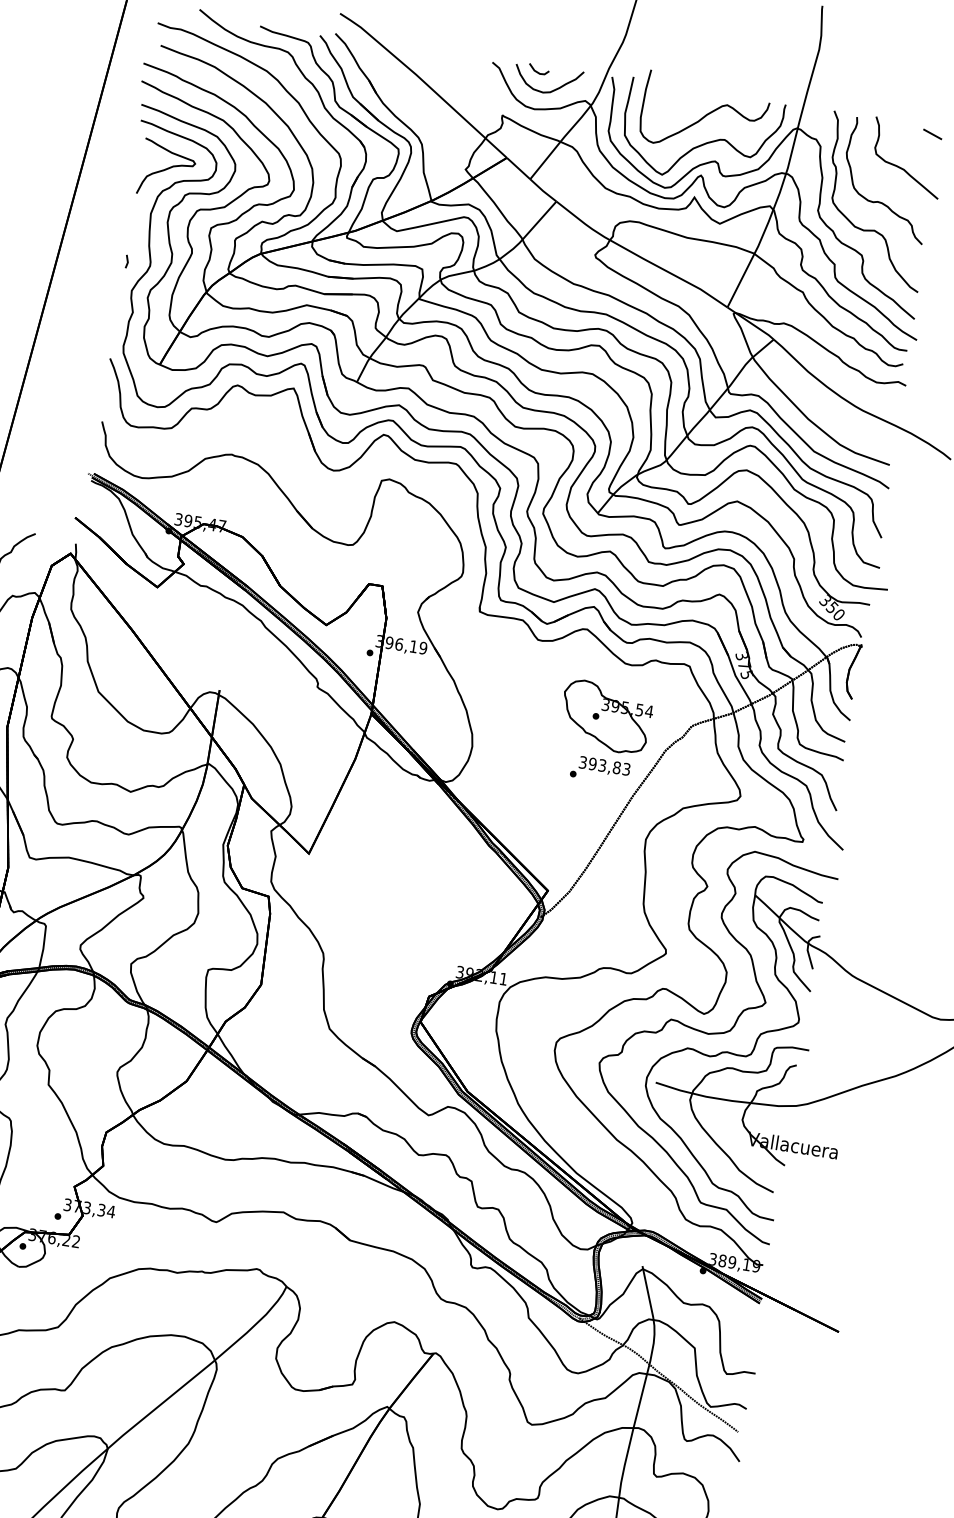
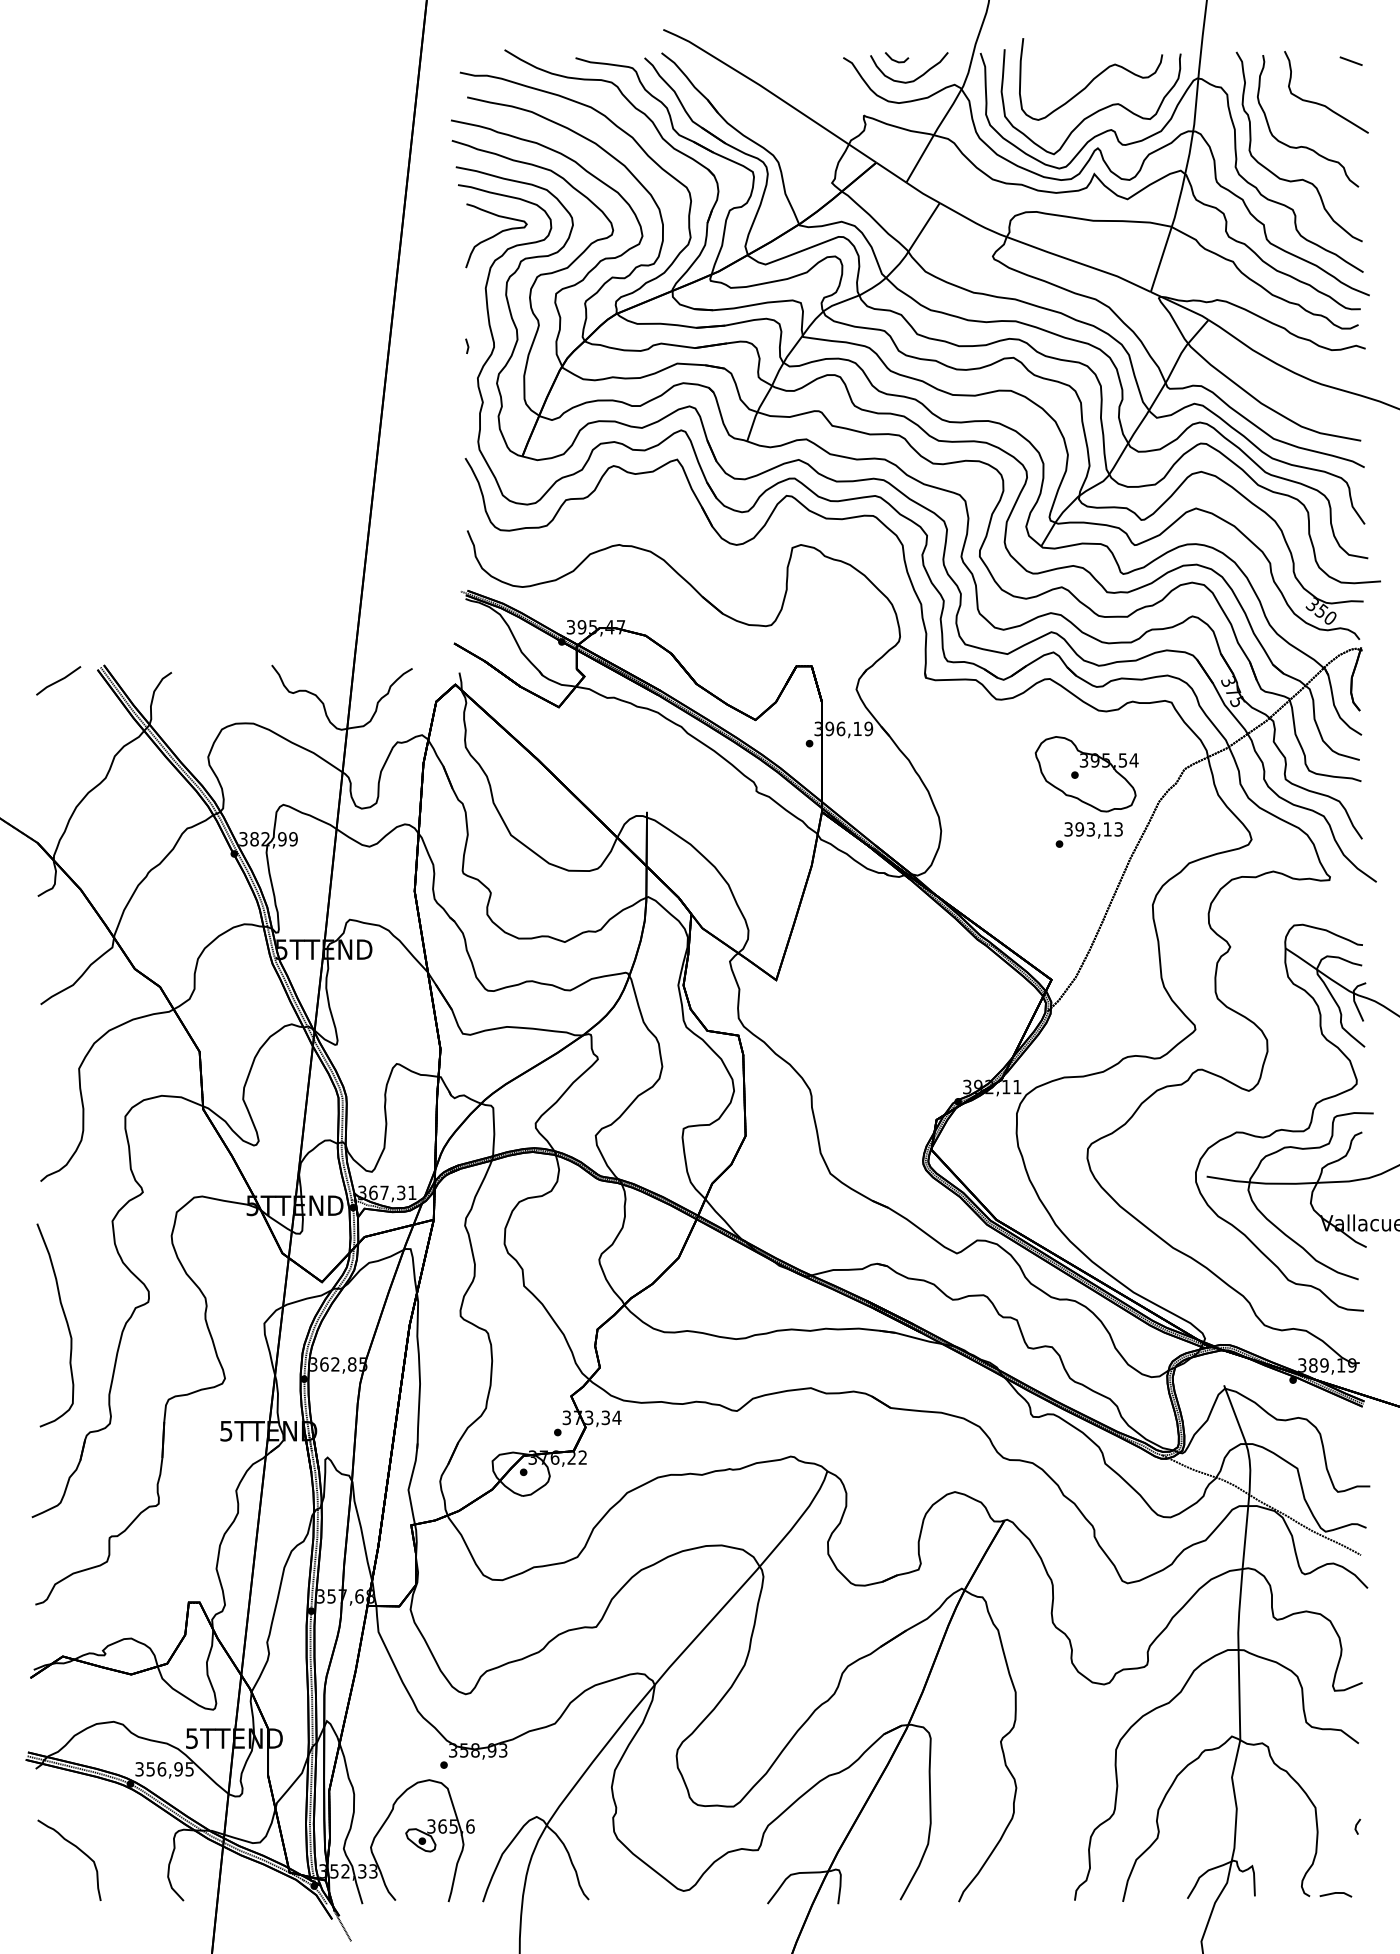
text: (616, 767) -> (1107, 829), 393,83 -> 393,13
curve: (708, 1034) -> (1257, 1113), removed

